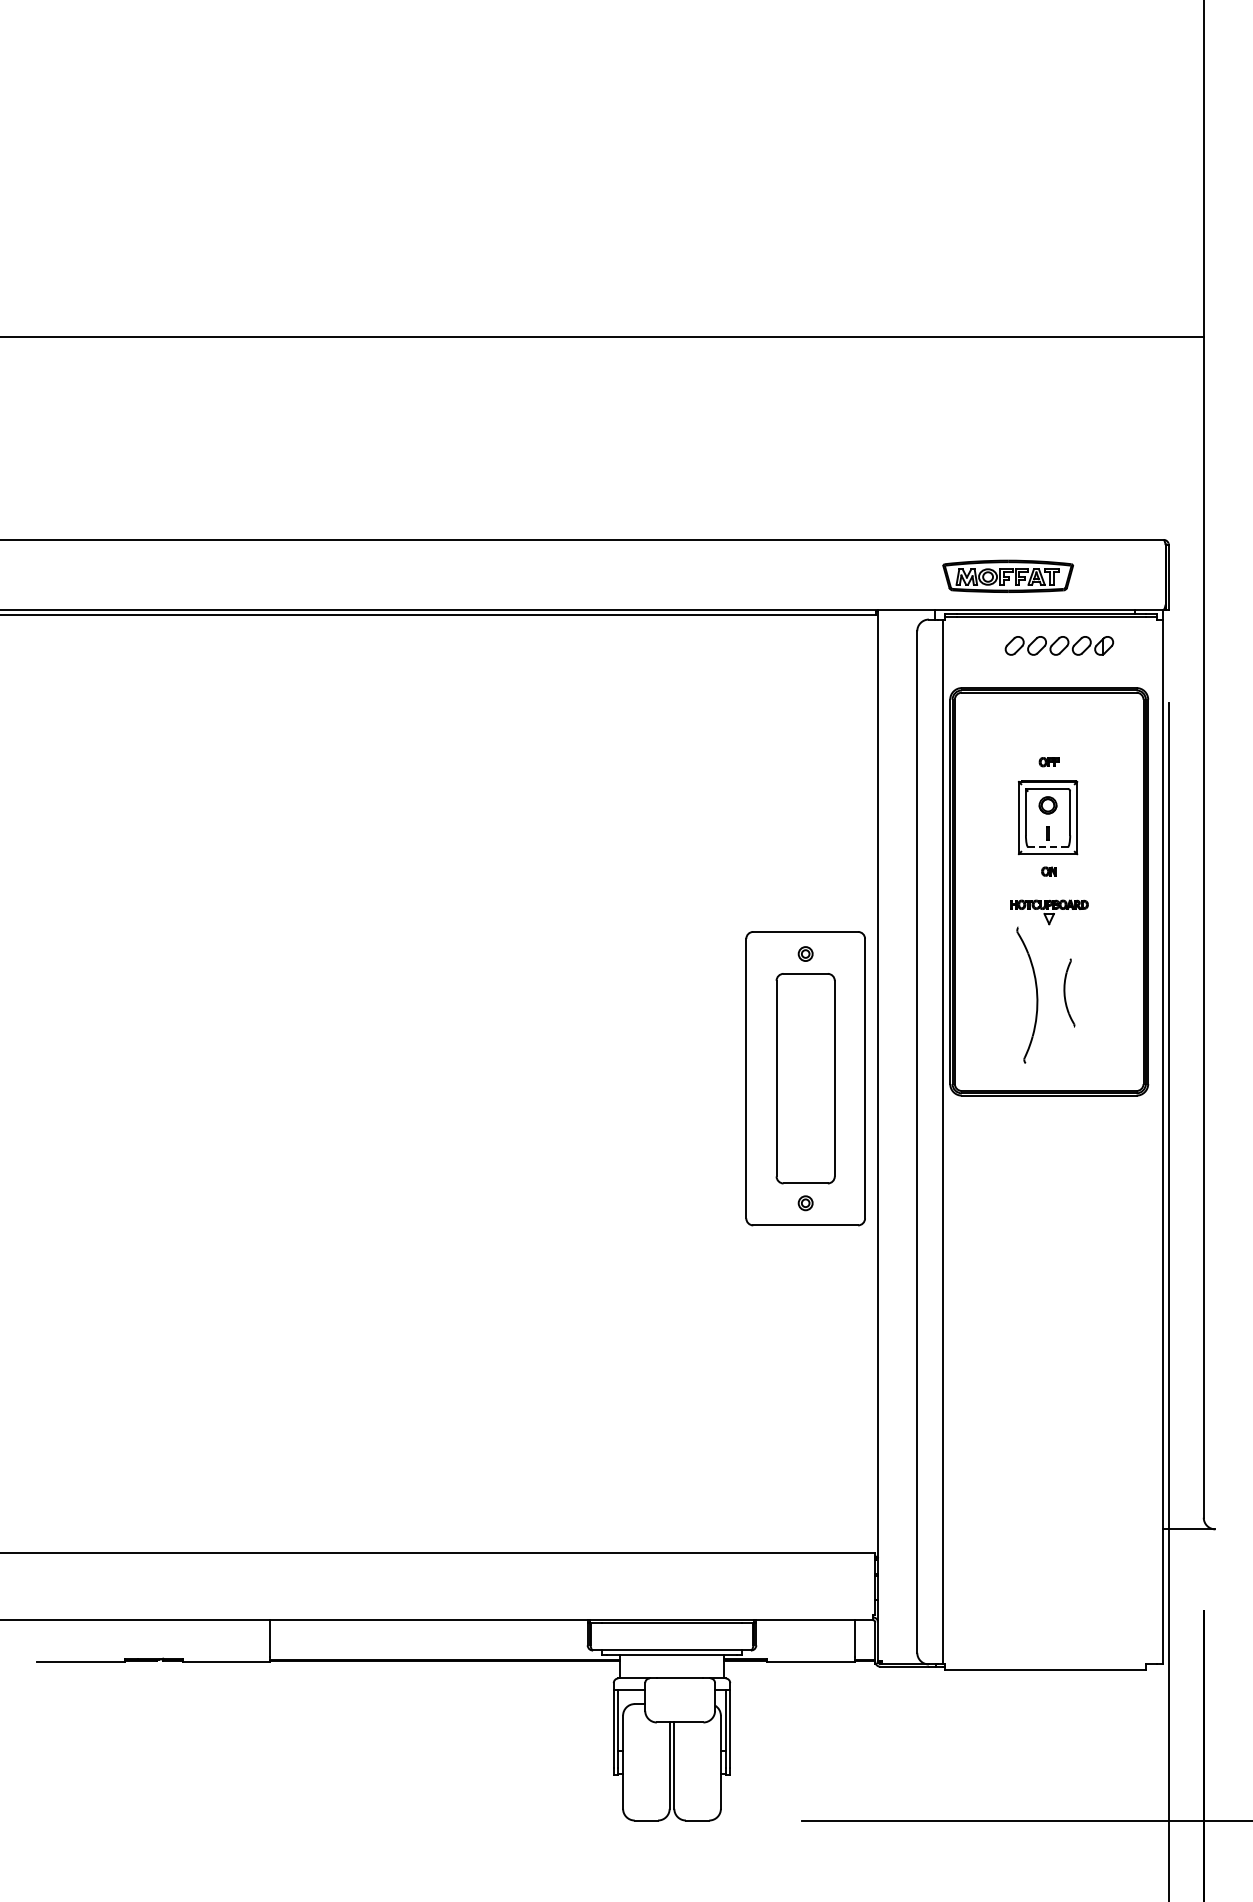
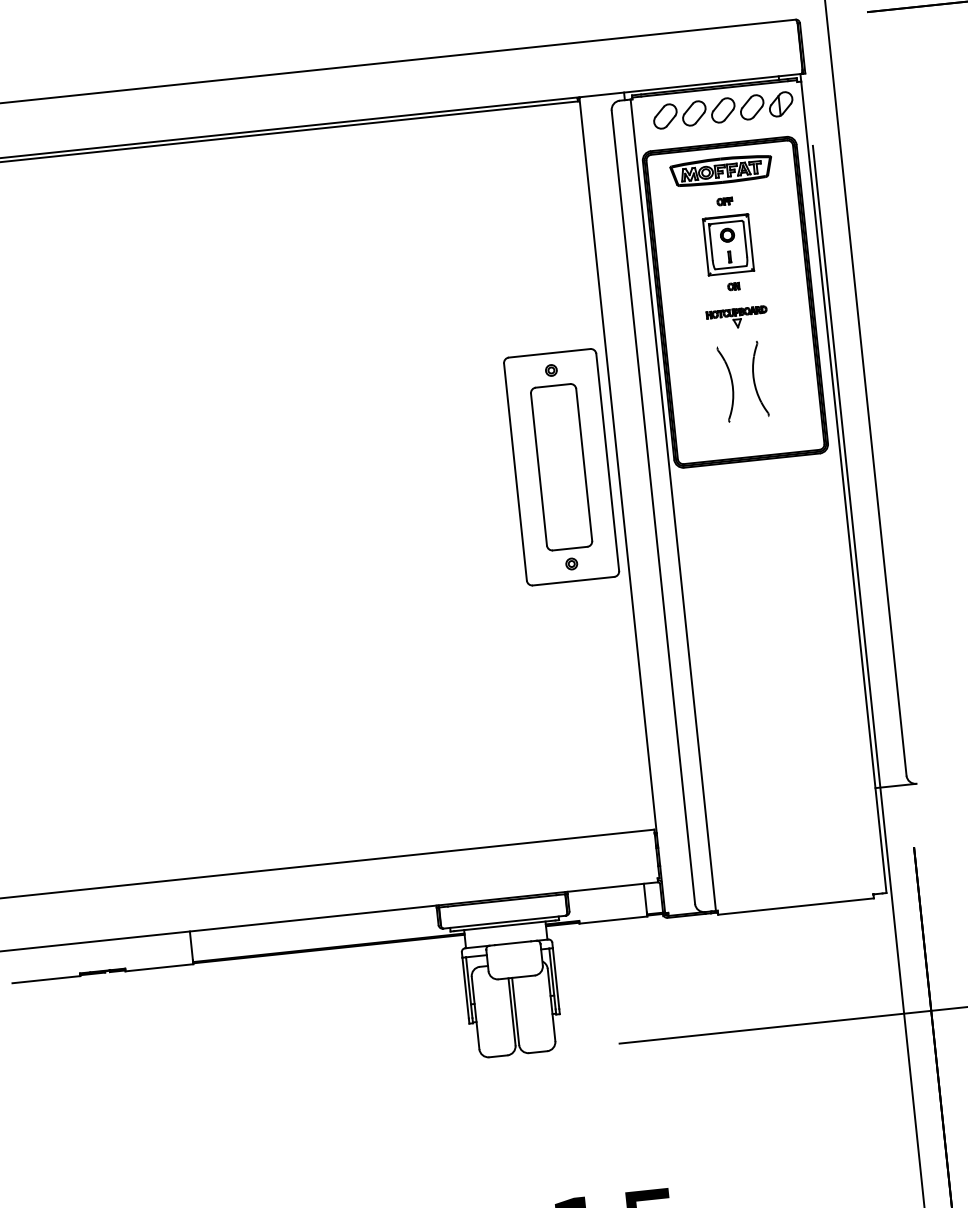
part: (1007, 575) -> (720, 170), moved
part: (1059, 645) -> (723, 110), size x1.67
line: (1048, 847) -> (731, 267), dashed -> solid
part: (1069, 992) -> (759, 378), size x1.43
part: (1027, 995) -> (727, 384), size x0.71

